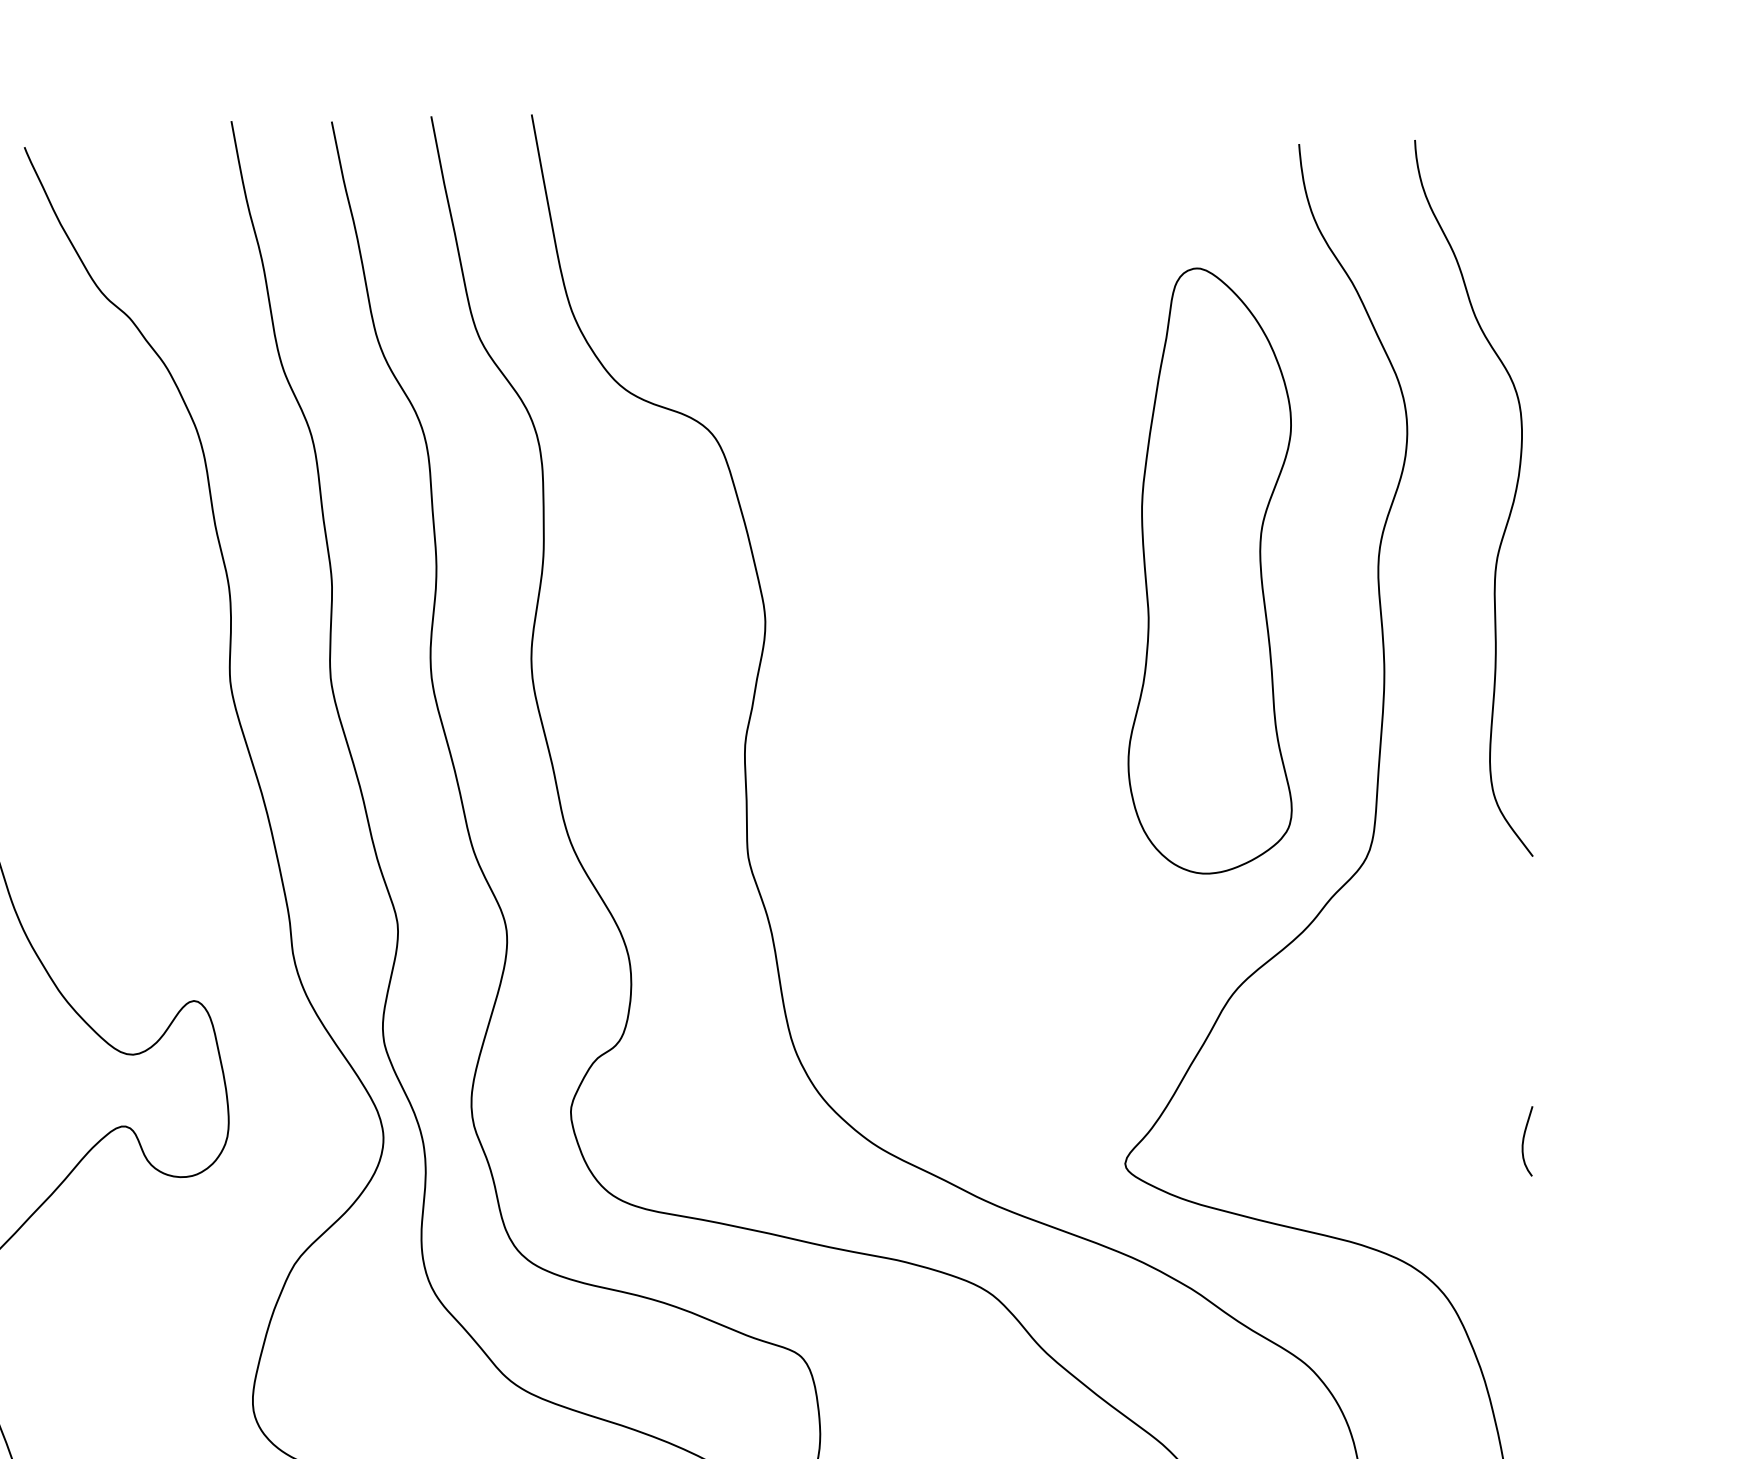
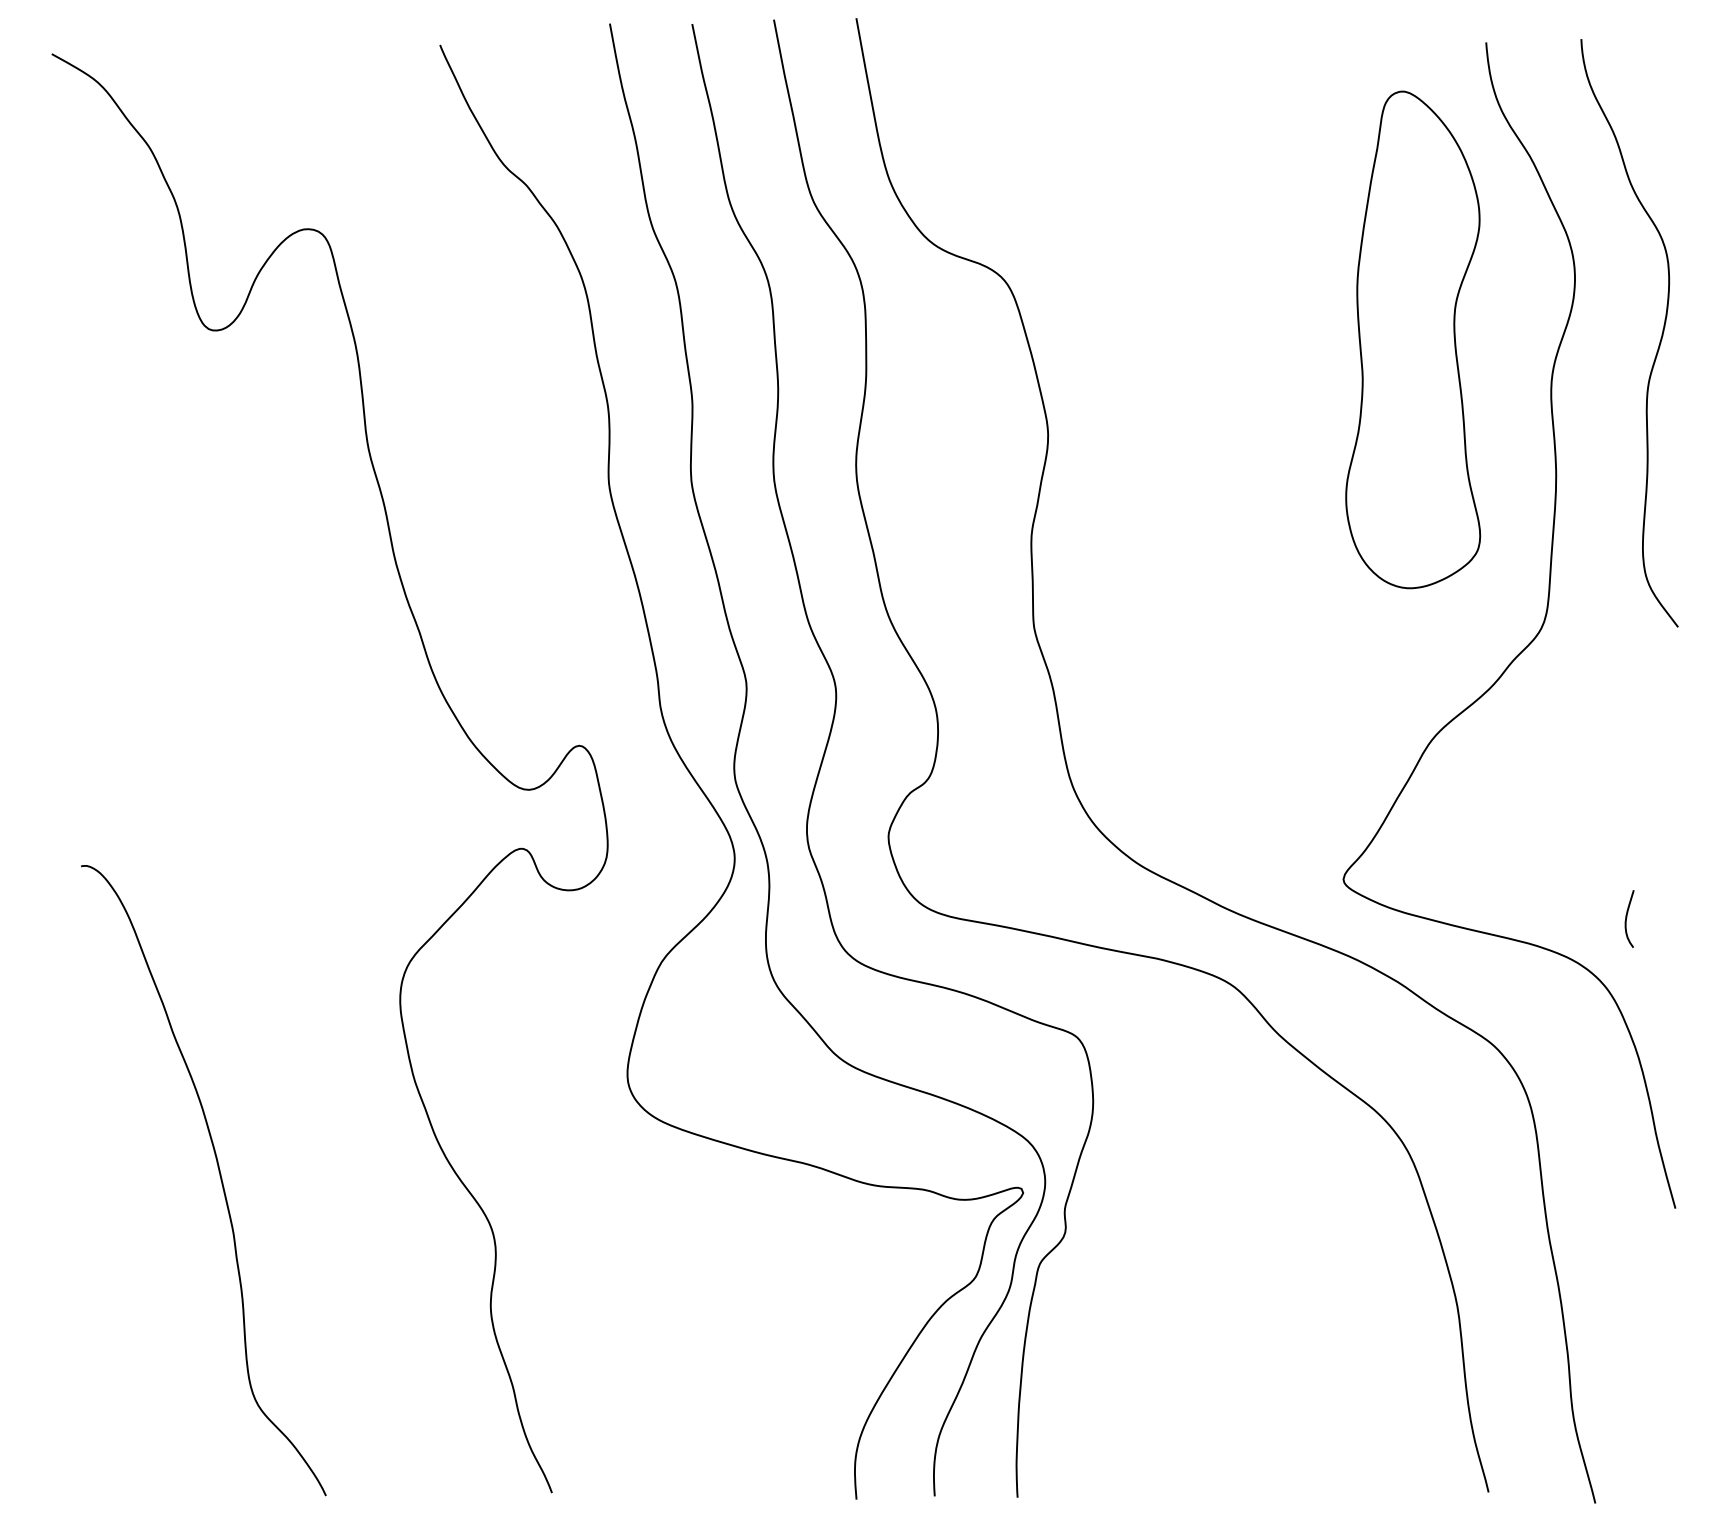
part: (1210, 570) -> (1413, 339), moved
curve: (1524, 1139) -> (1627, 917), moved

